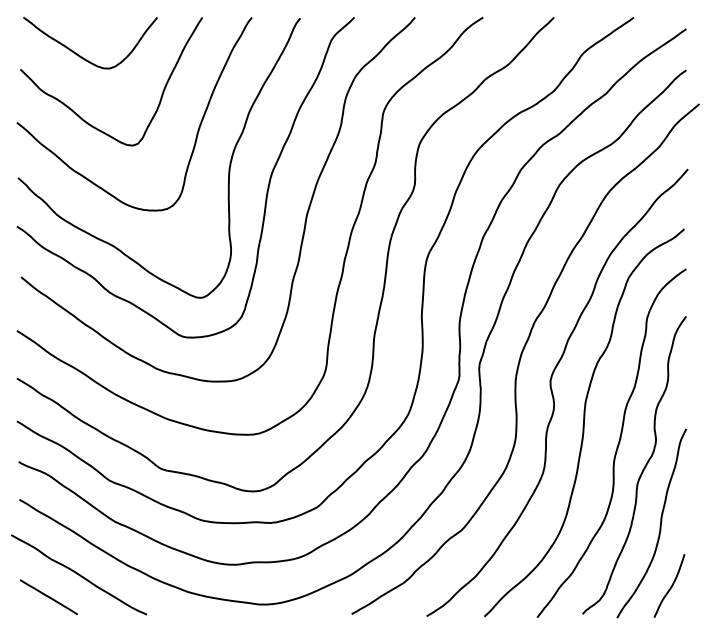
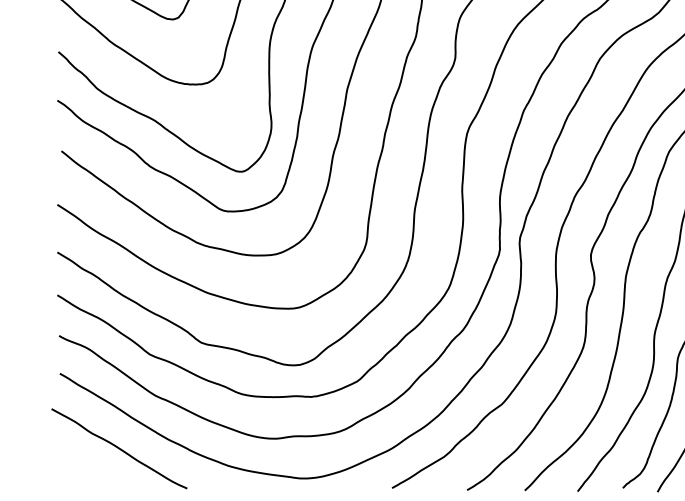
line: (48, 597) -> (88, 471), removed

